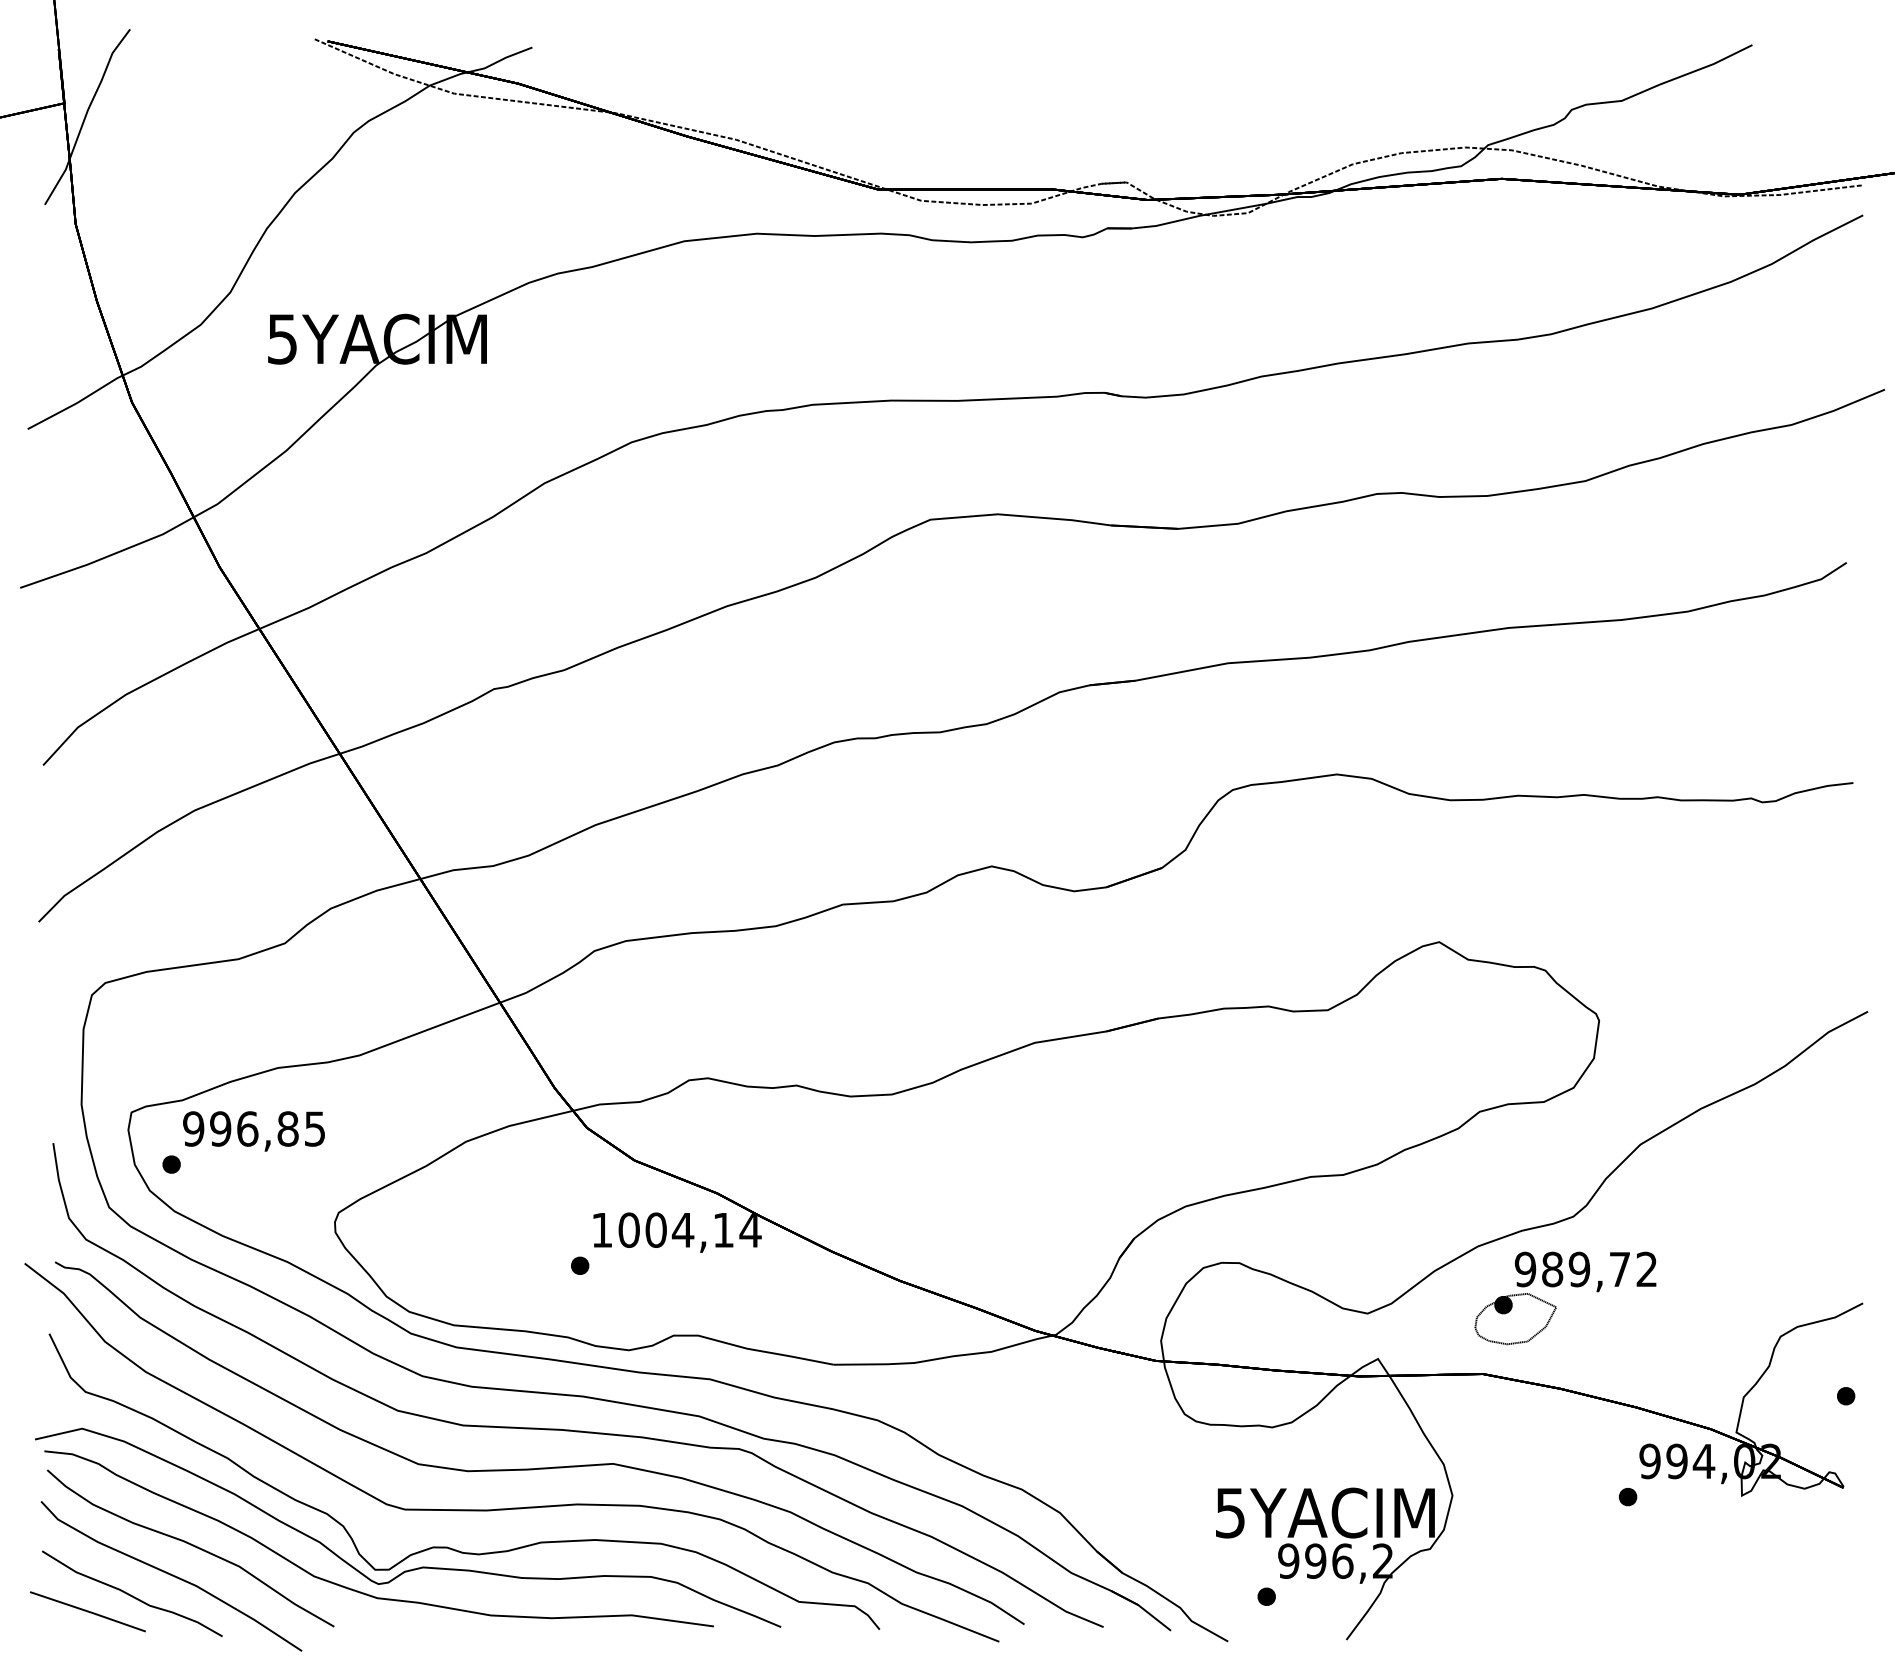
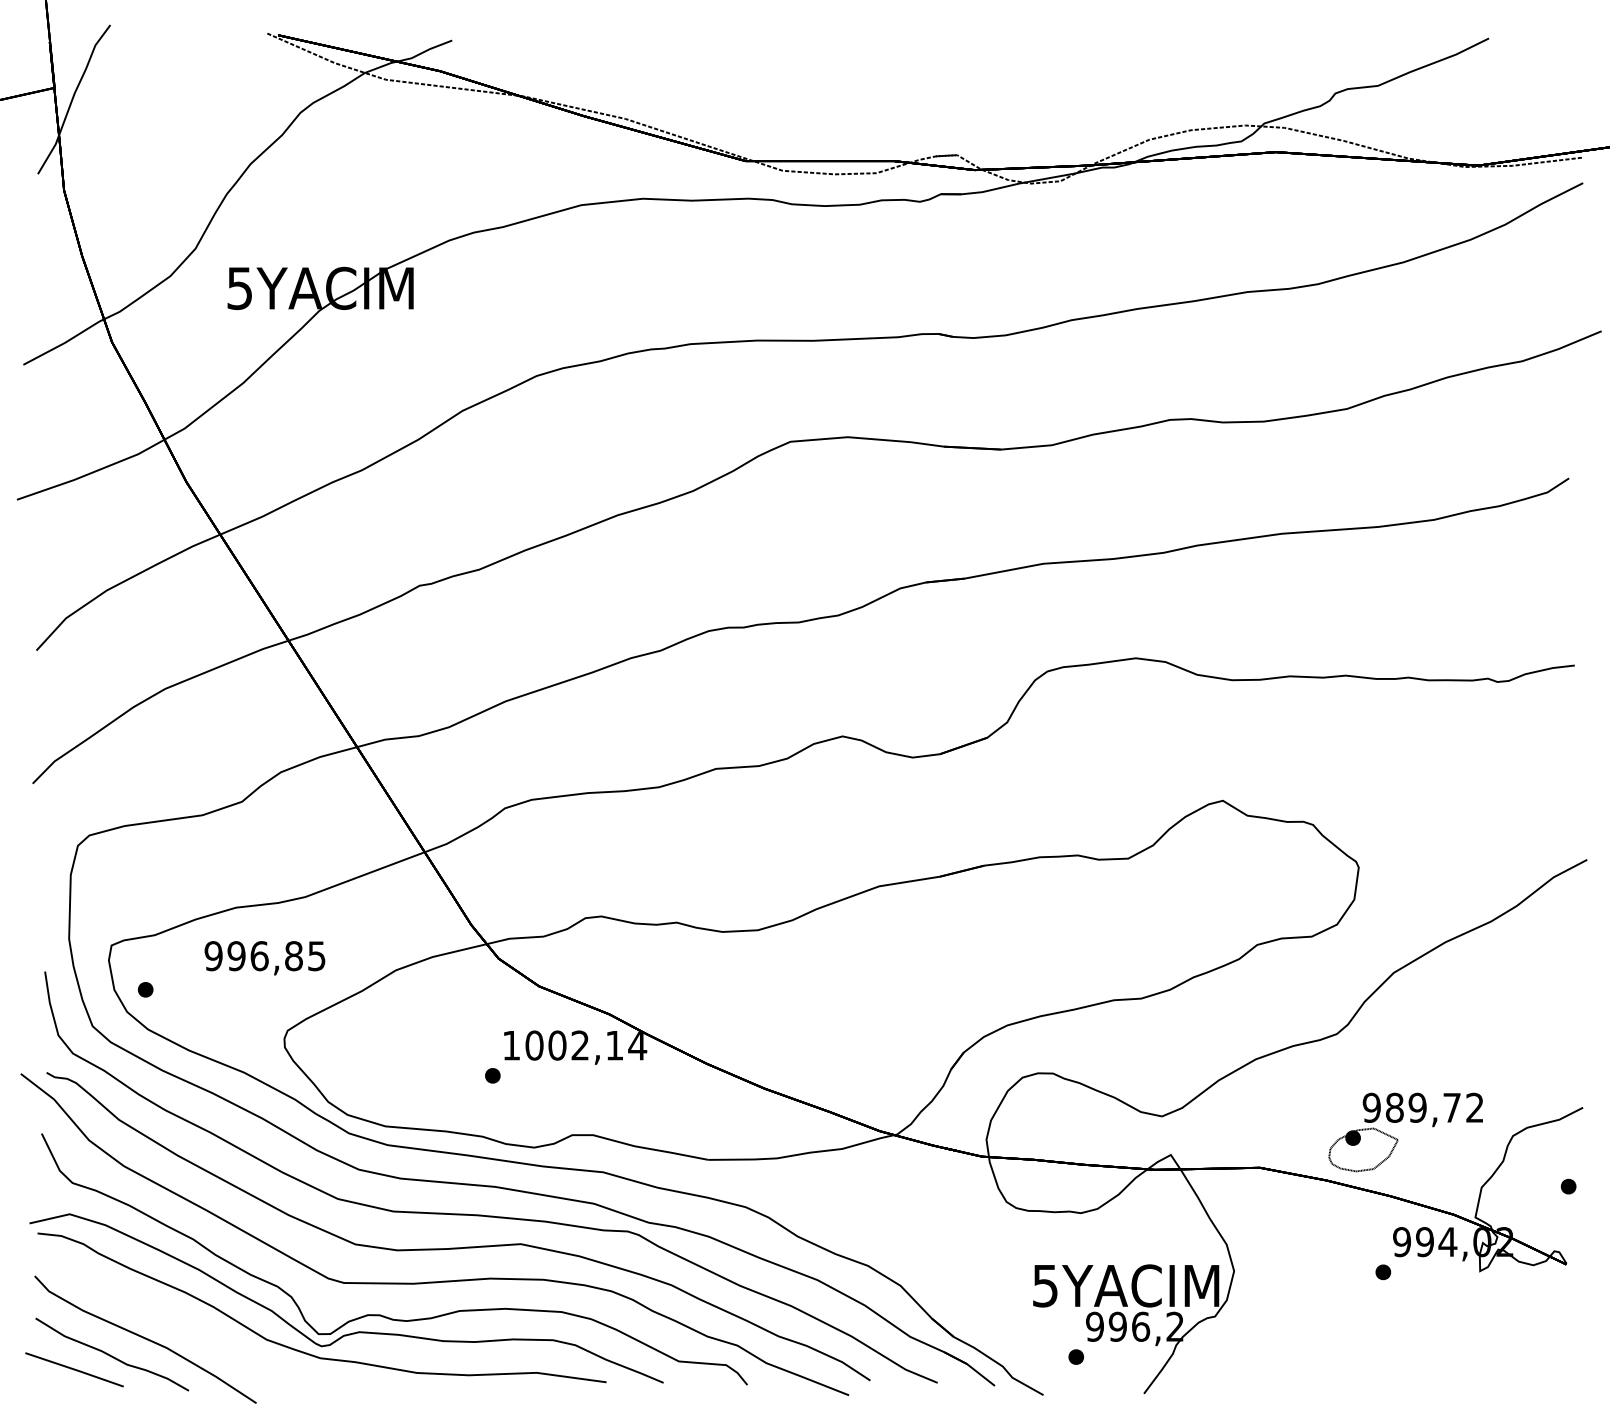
text: (253, 1131) -> (264, 958), moved
text: (682, 1229) -> (579, 1044), 1004,14 -> 1002,14
part: (1556, 1306) -> (1398, 1139), moved
curve: (192, 1546) -> (163, 1314), removed

